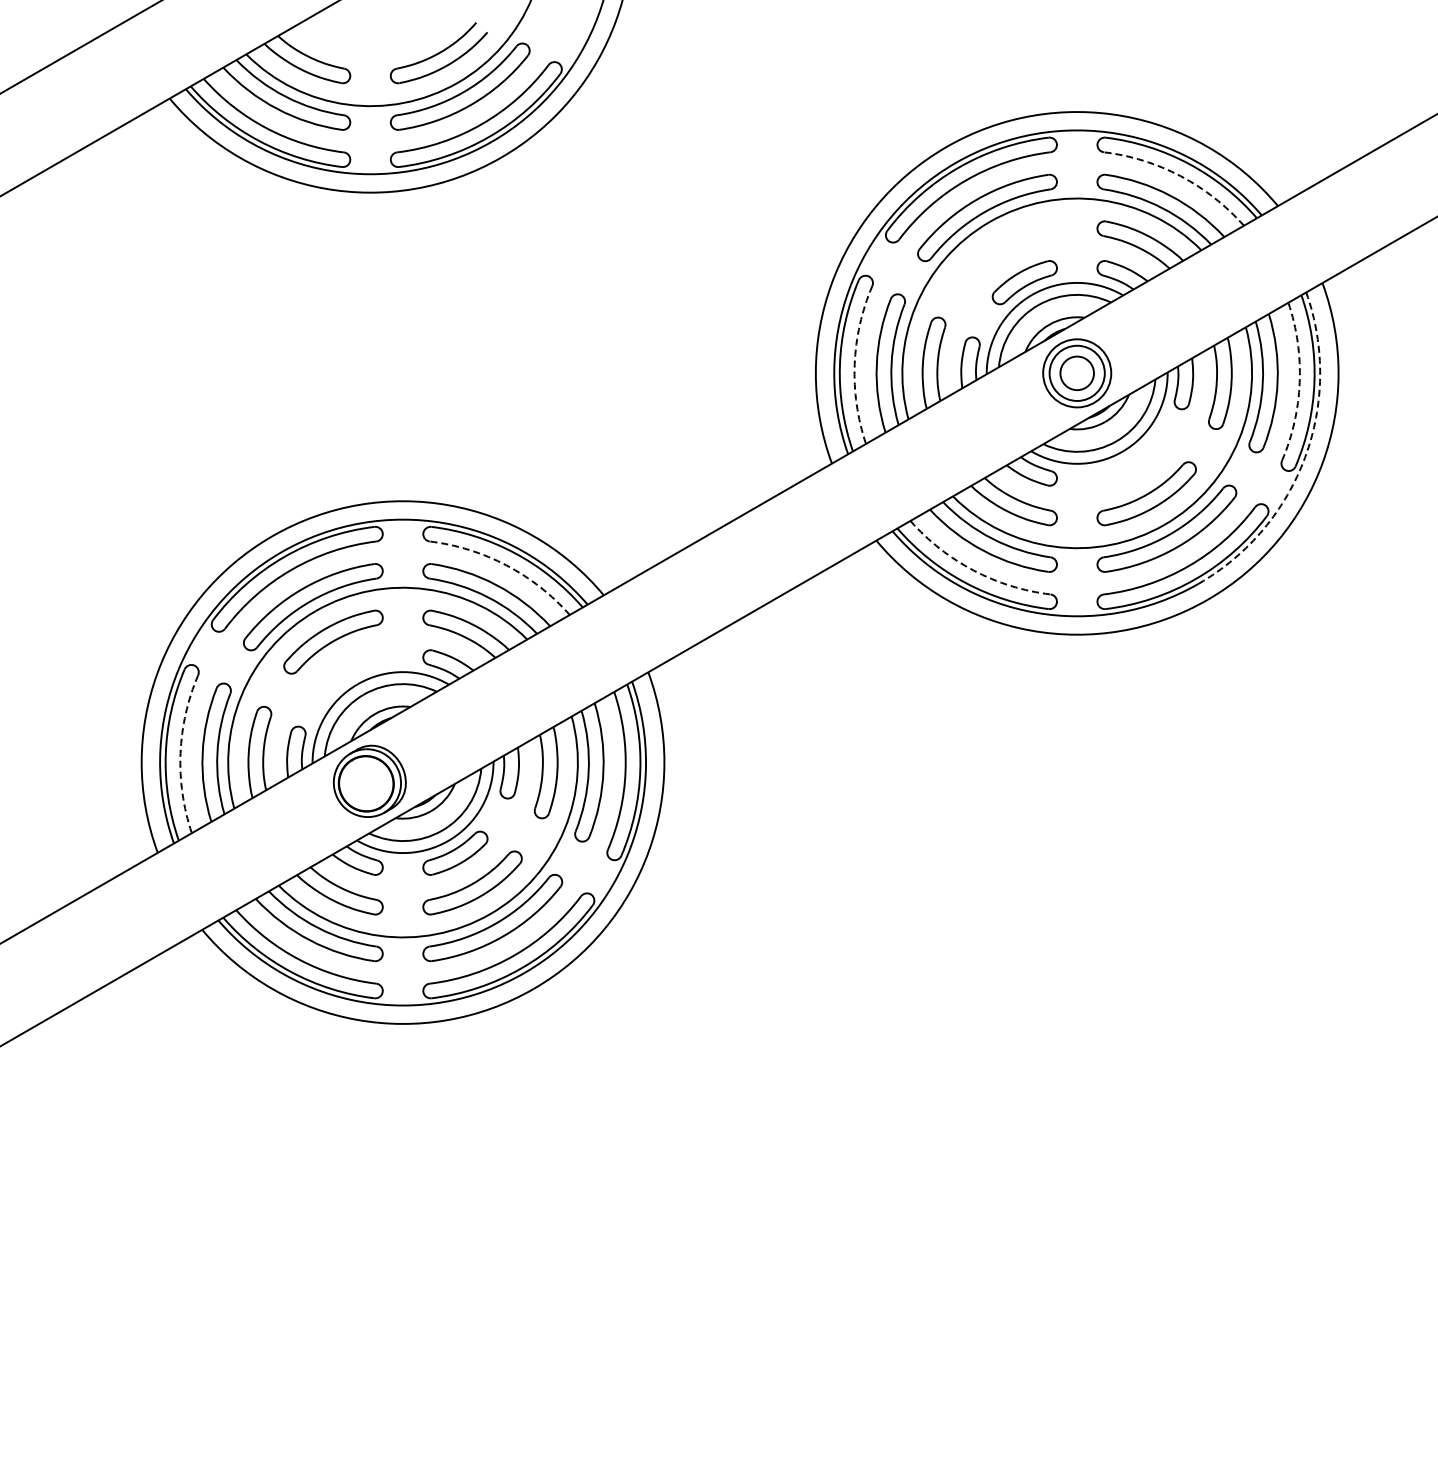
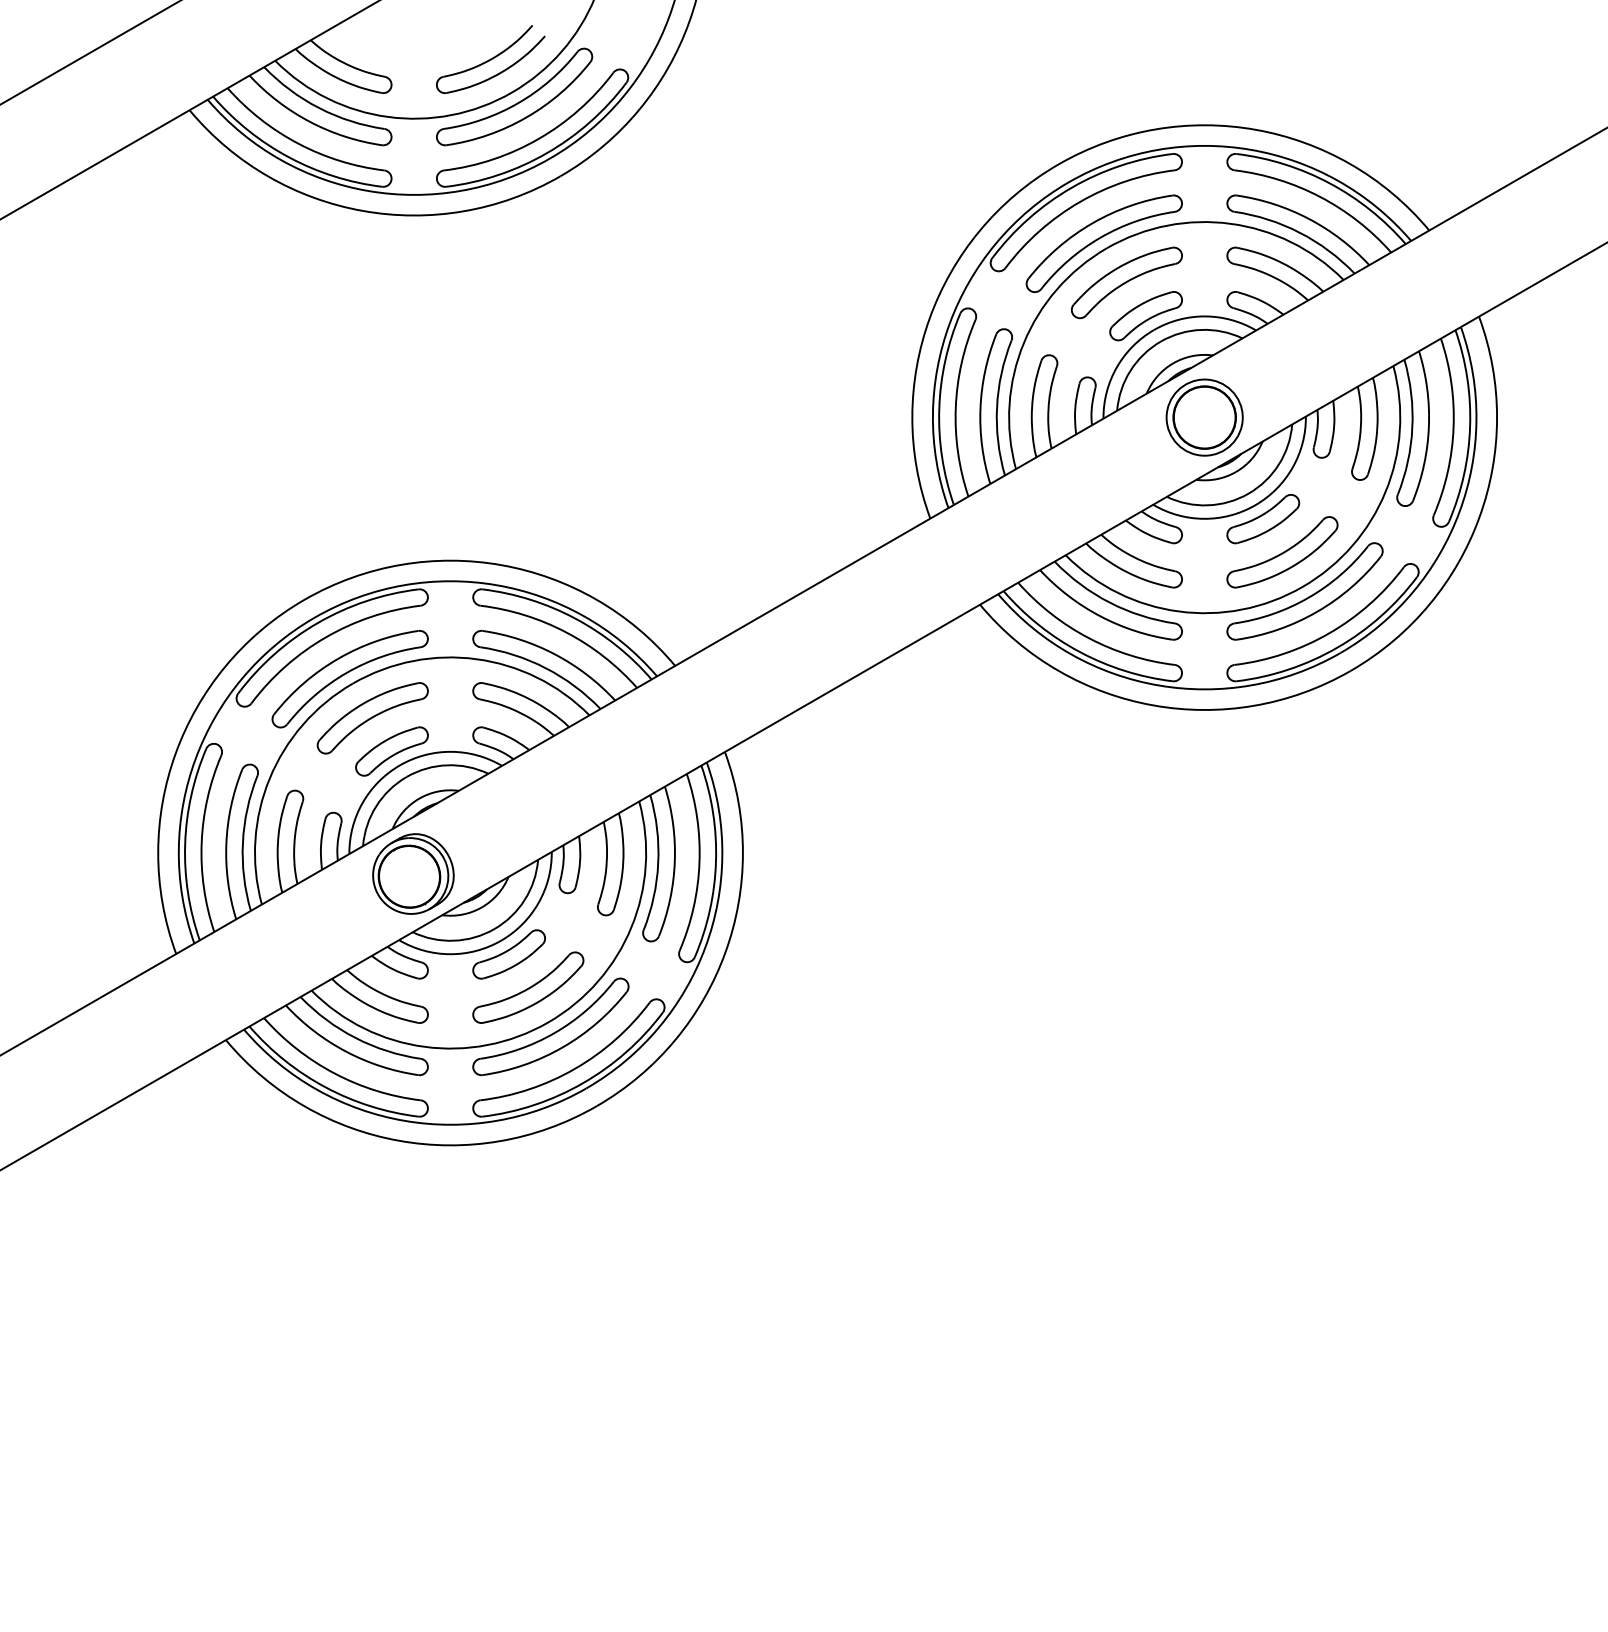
arc: (1180, 176) -> (1320, 197), dashed -> solid
part: (1007, 252) -> (1126, 282), added
arc: (854, 364) -> (955, 407), dashed -> solid
circle: (1077, 373) -> (1205, 417), size x1.67
arc: (1299, 382) -> (1453, 427), dashed -> solid
arc: (1305, 457) -> (1460, 511), dashed -> solid
part: (1129, 463) -> (1263, 518), added
arc: (506, 565) -> (566, 632), dashed -> solid
arc: (973, 570) -> (1088, 638), dashed -> solid
part: (350, 671) -> (391, 751), added
arc: (180, 753) -> (201, 842), dashed -> solid

